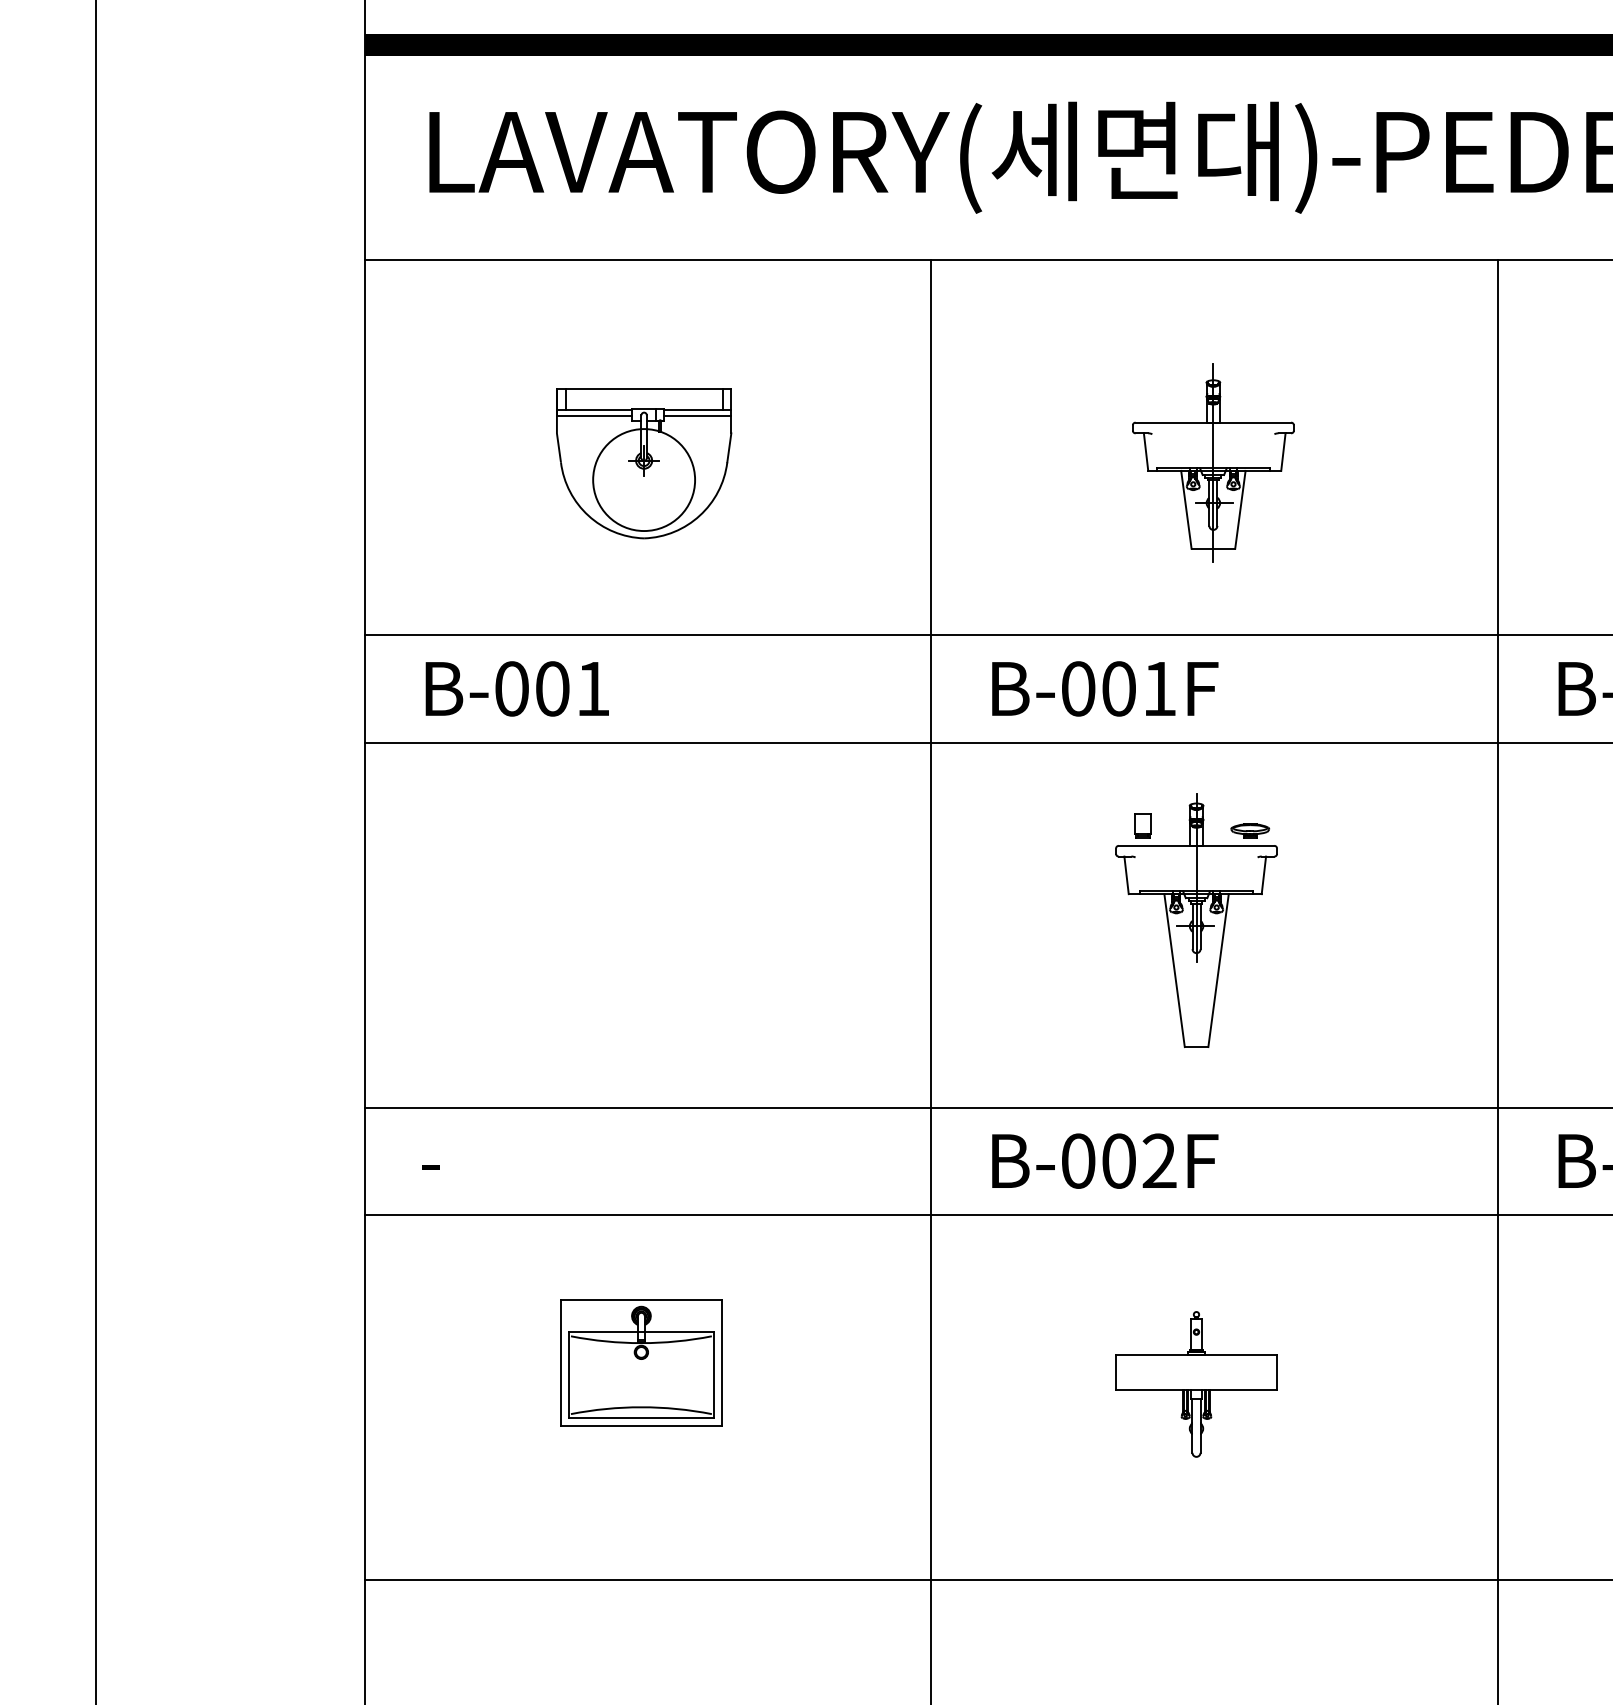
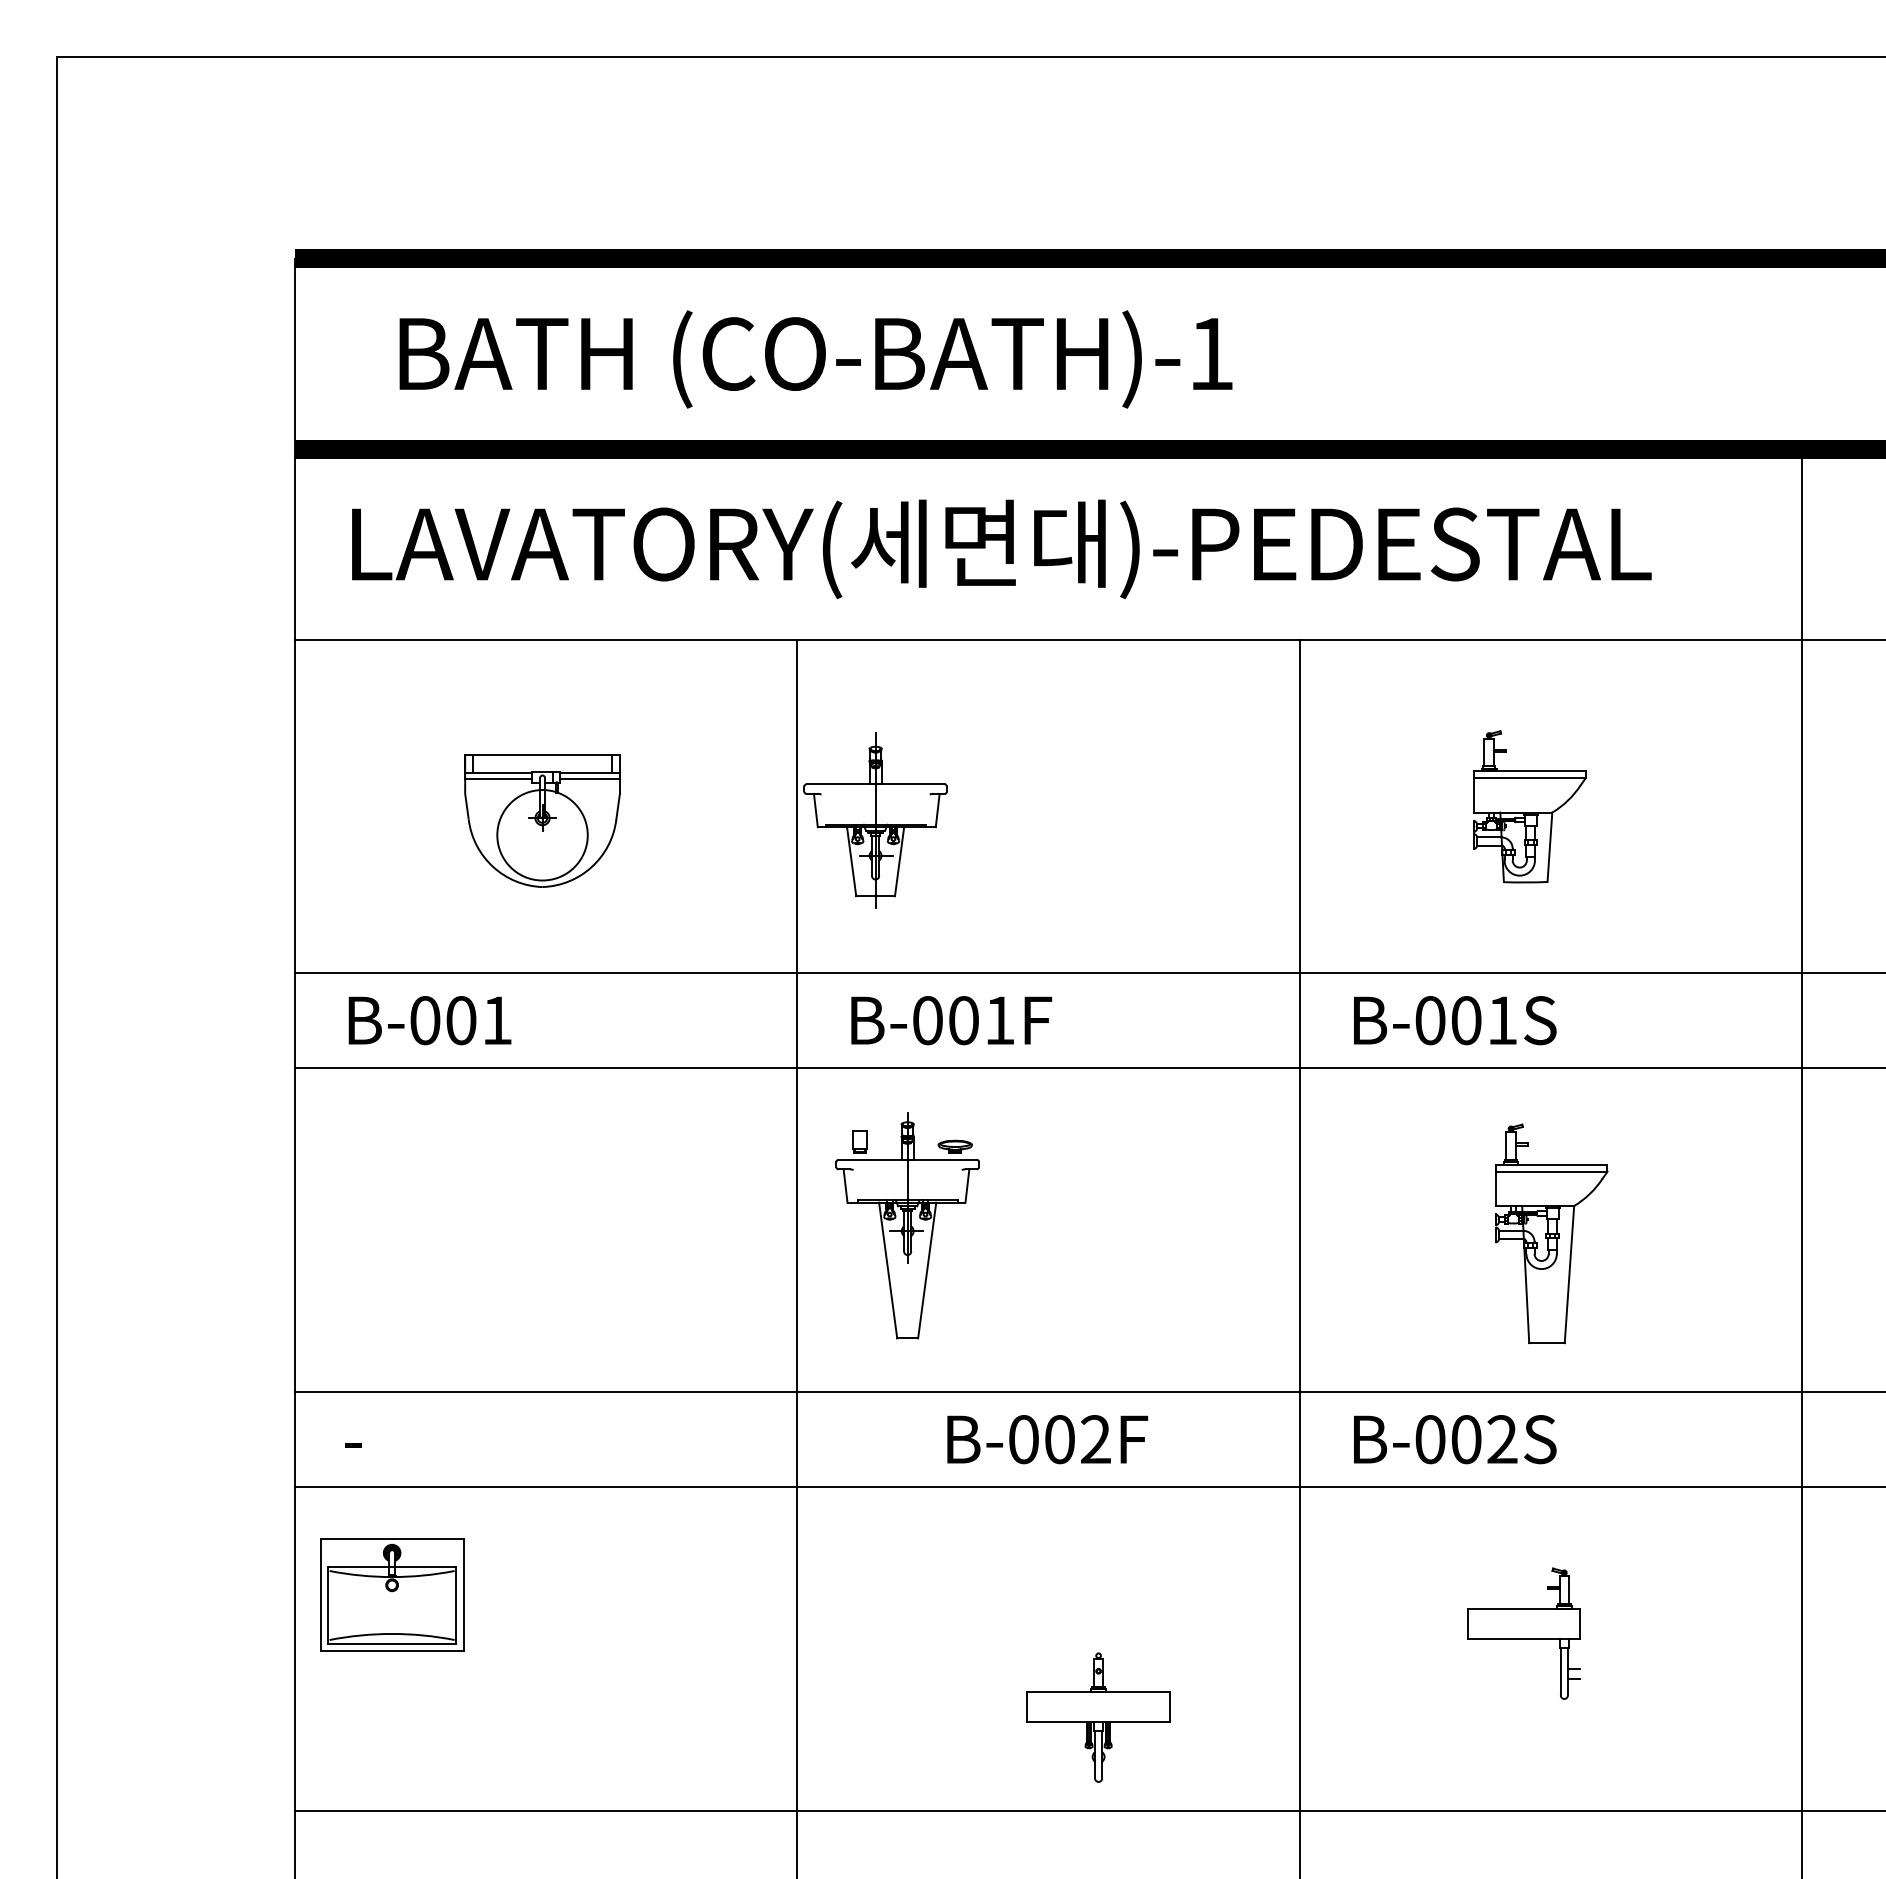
part: (1213, 463) -> (875, 820), moved
part: (1196, 919) -> (907, 1225), moved
text: (1105, 1161) -> (1047, 1439), moved
part: (641, 1362) -> (392, 1594), moved
part: (1196, 1384) -> (1098, 1717), moved

